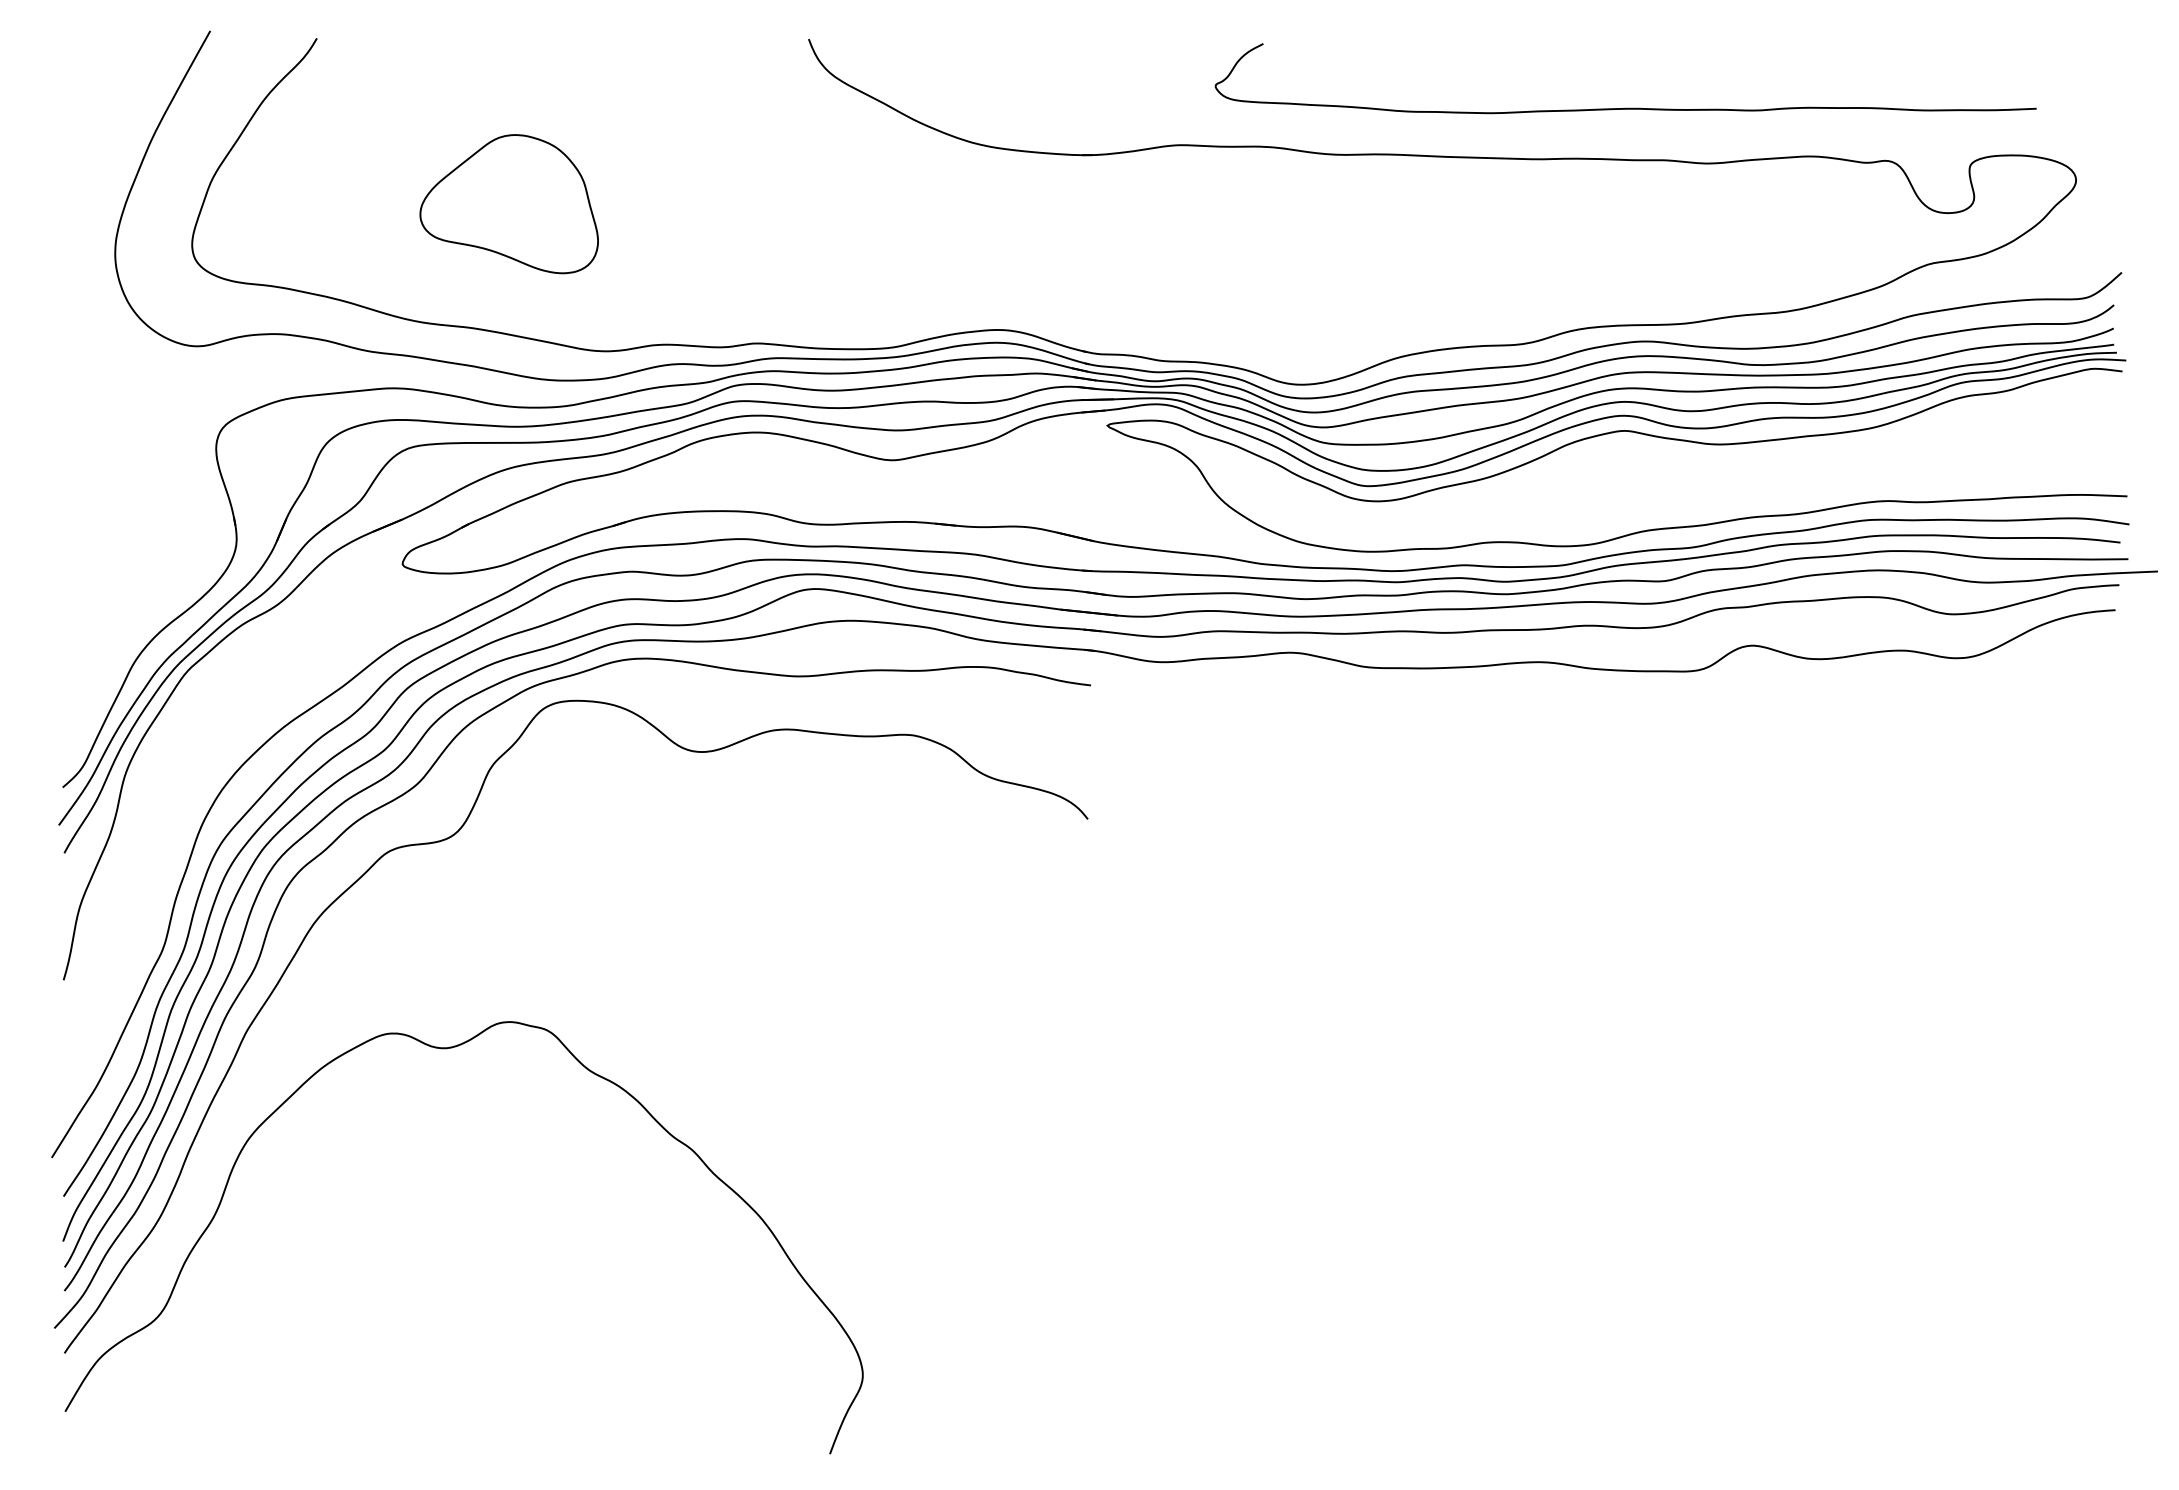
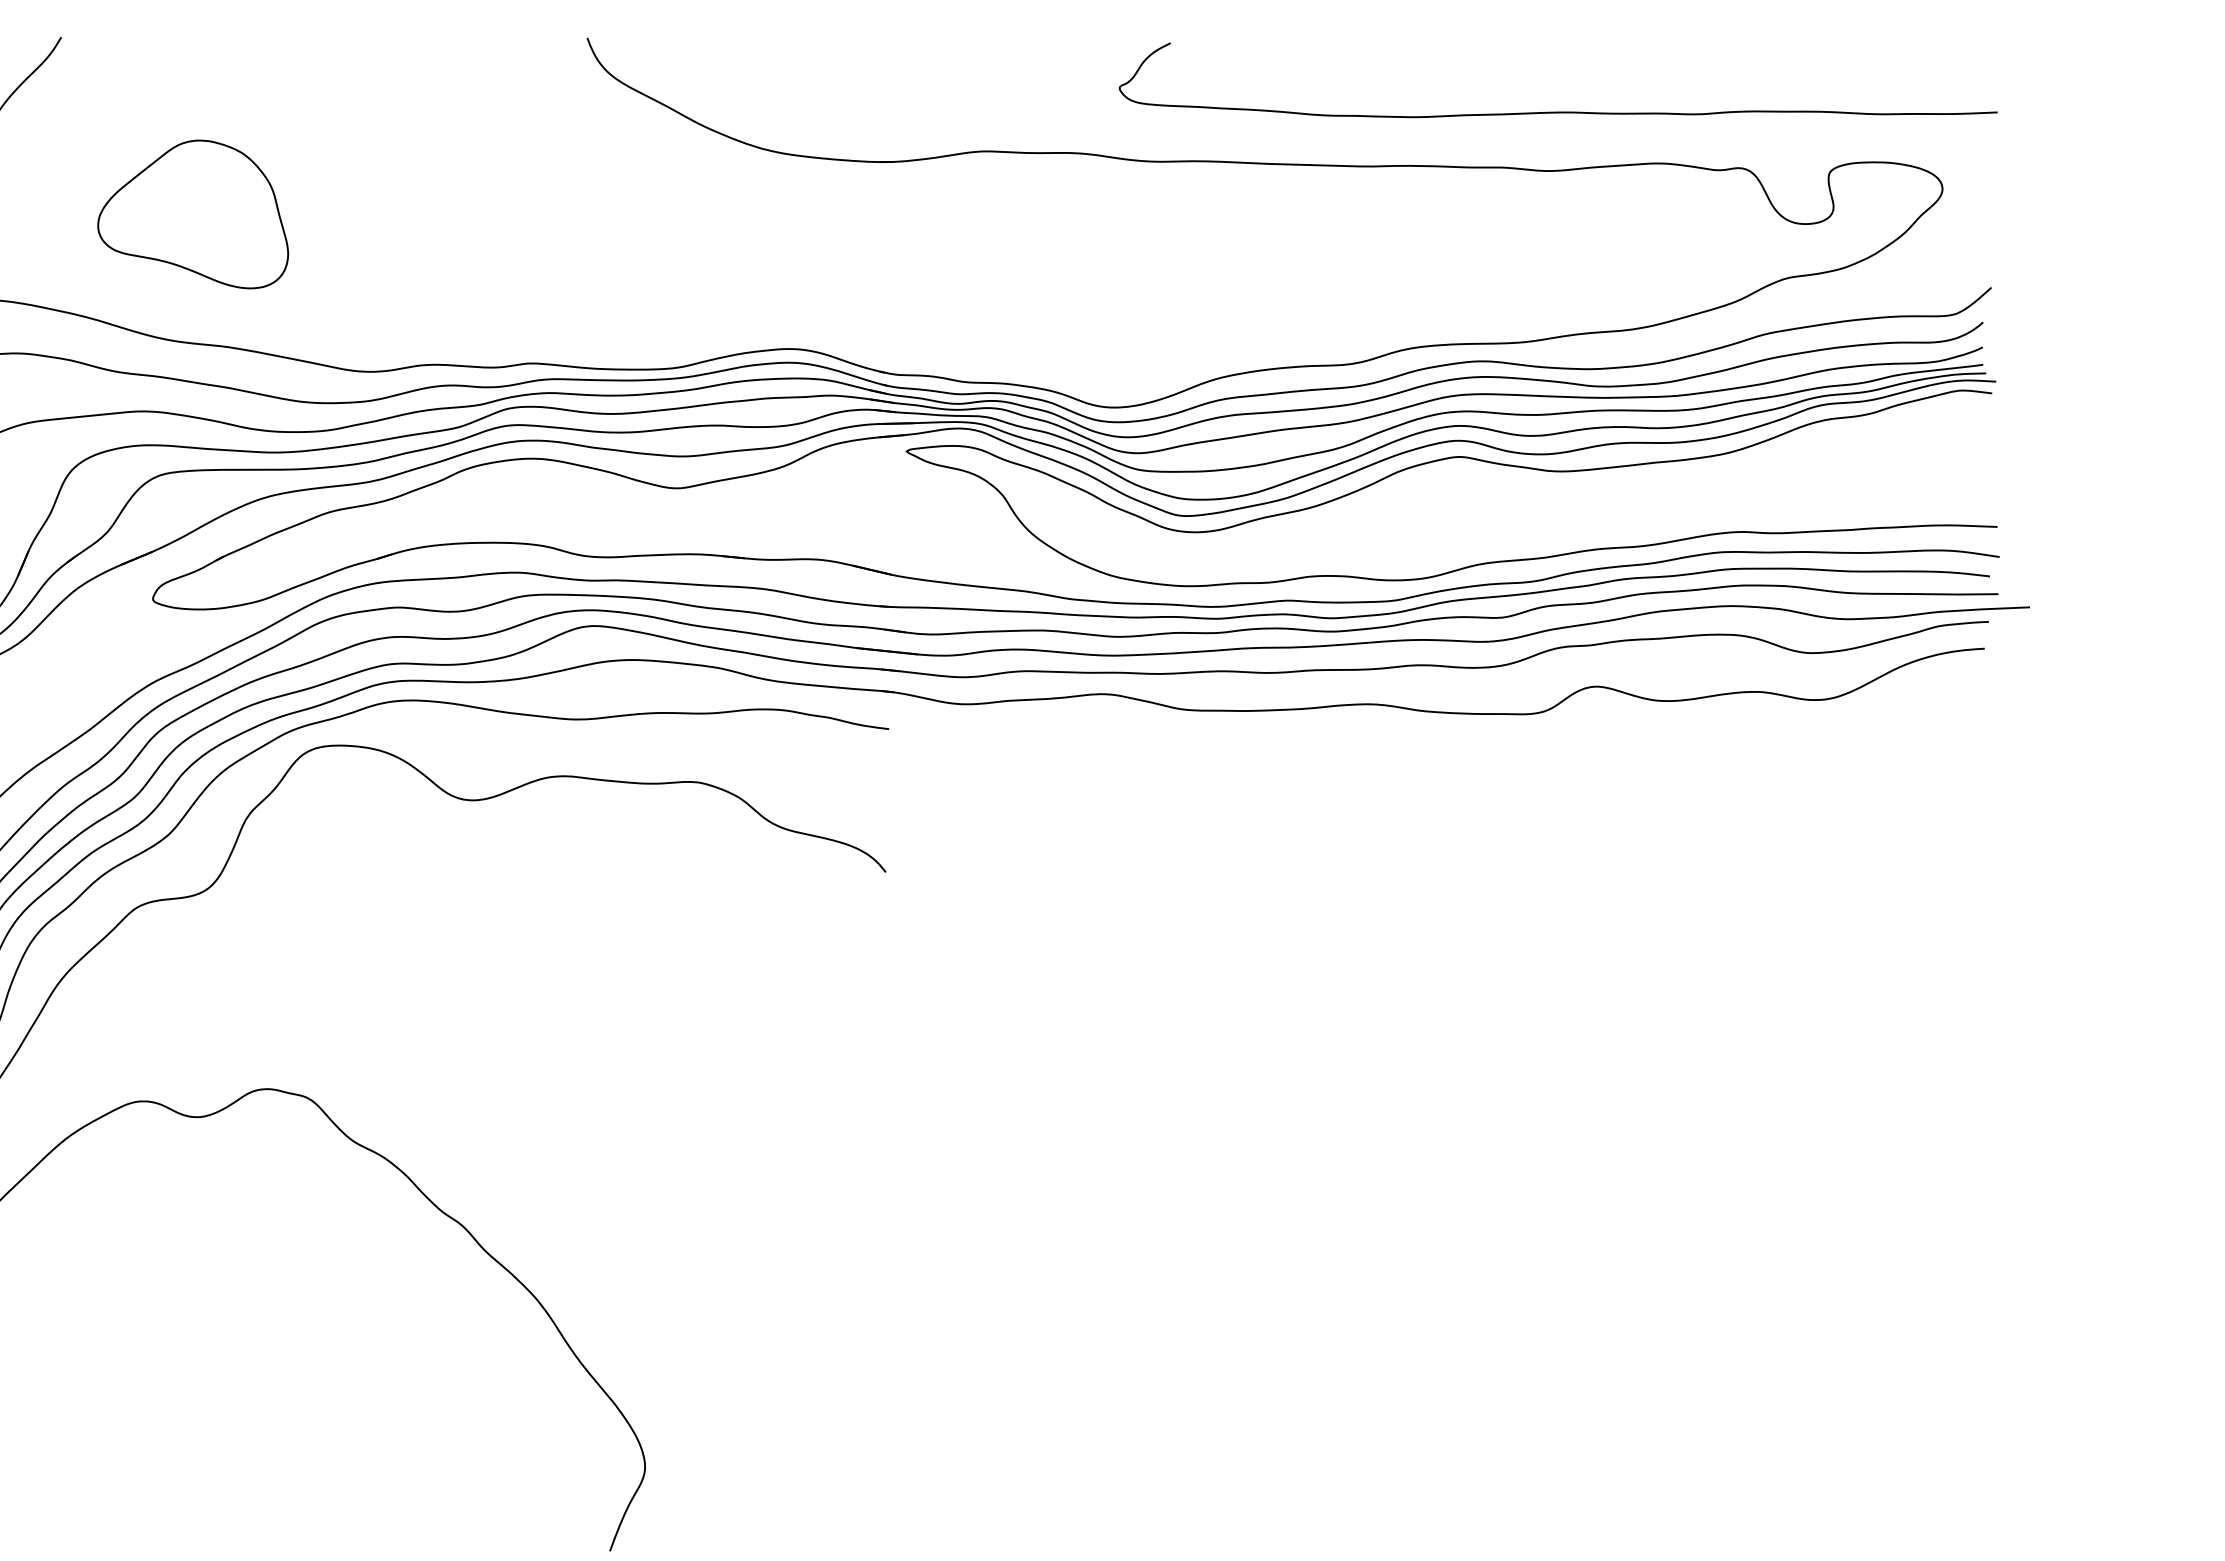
curve: (1625, 107) -> (1558, 111), moved
part: (508, 204) -> (192, 214), moved

